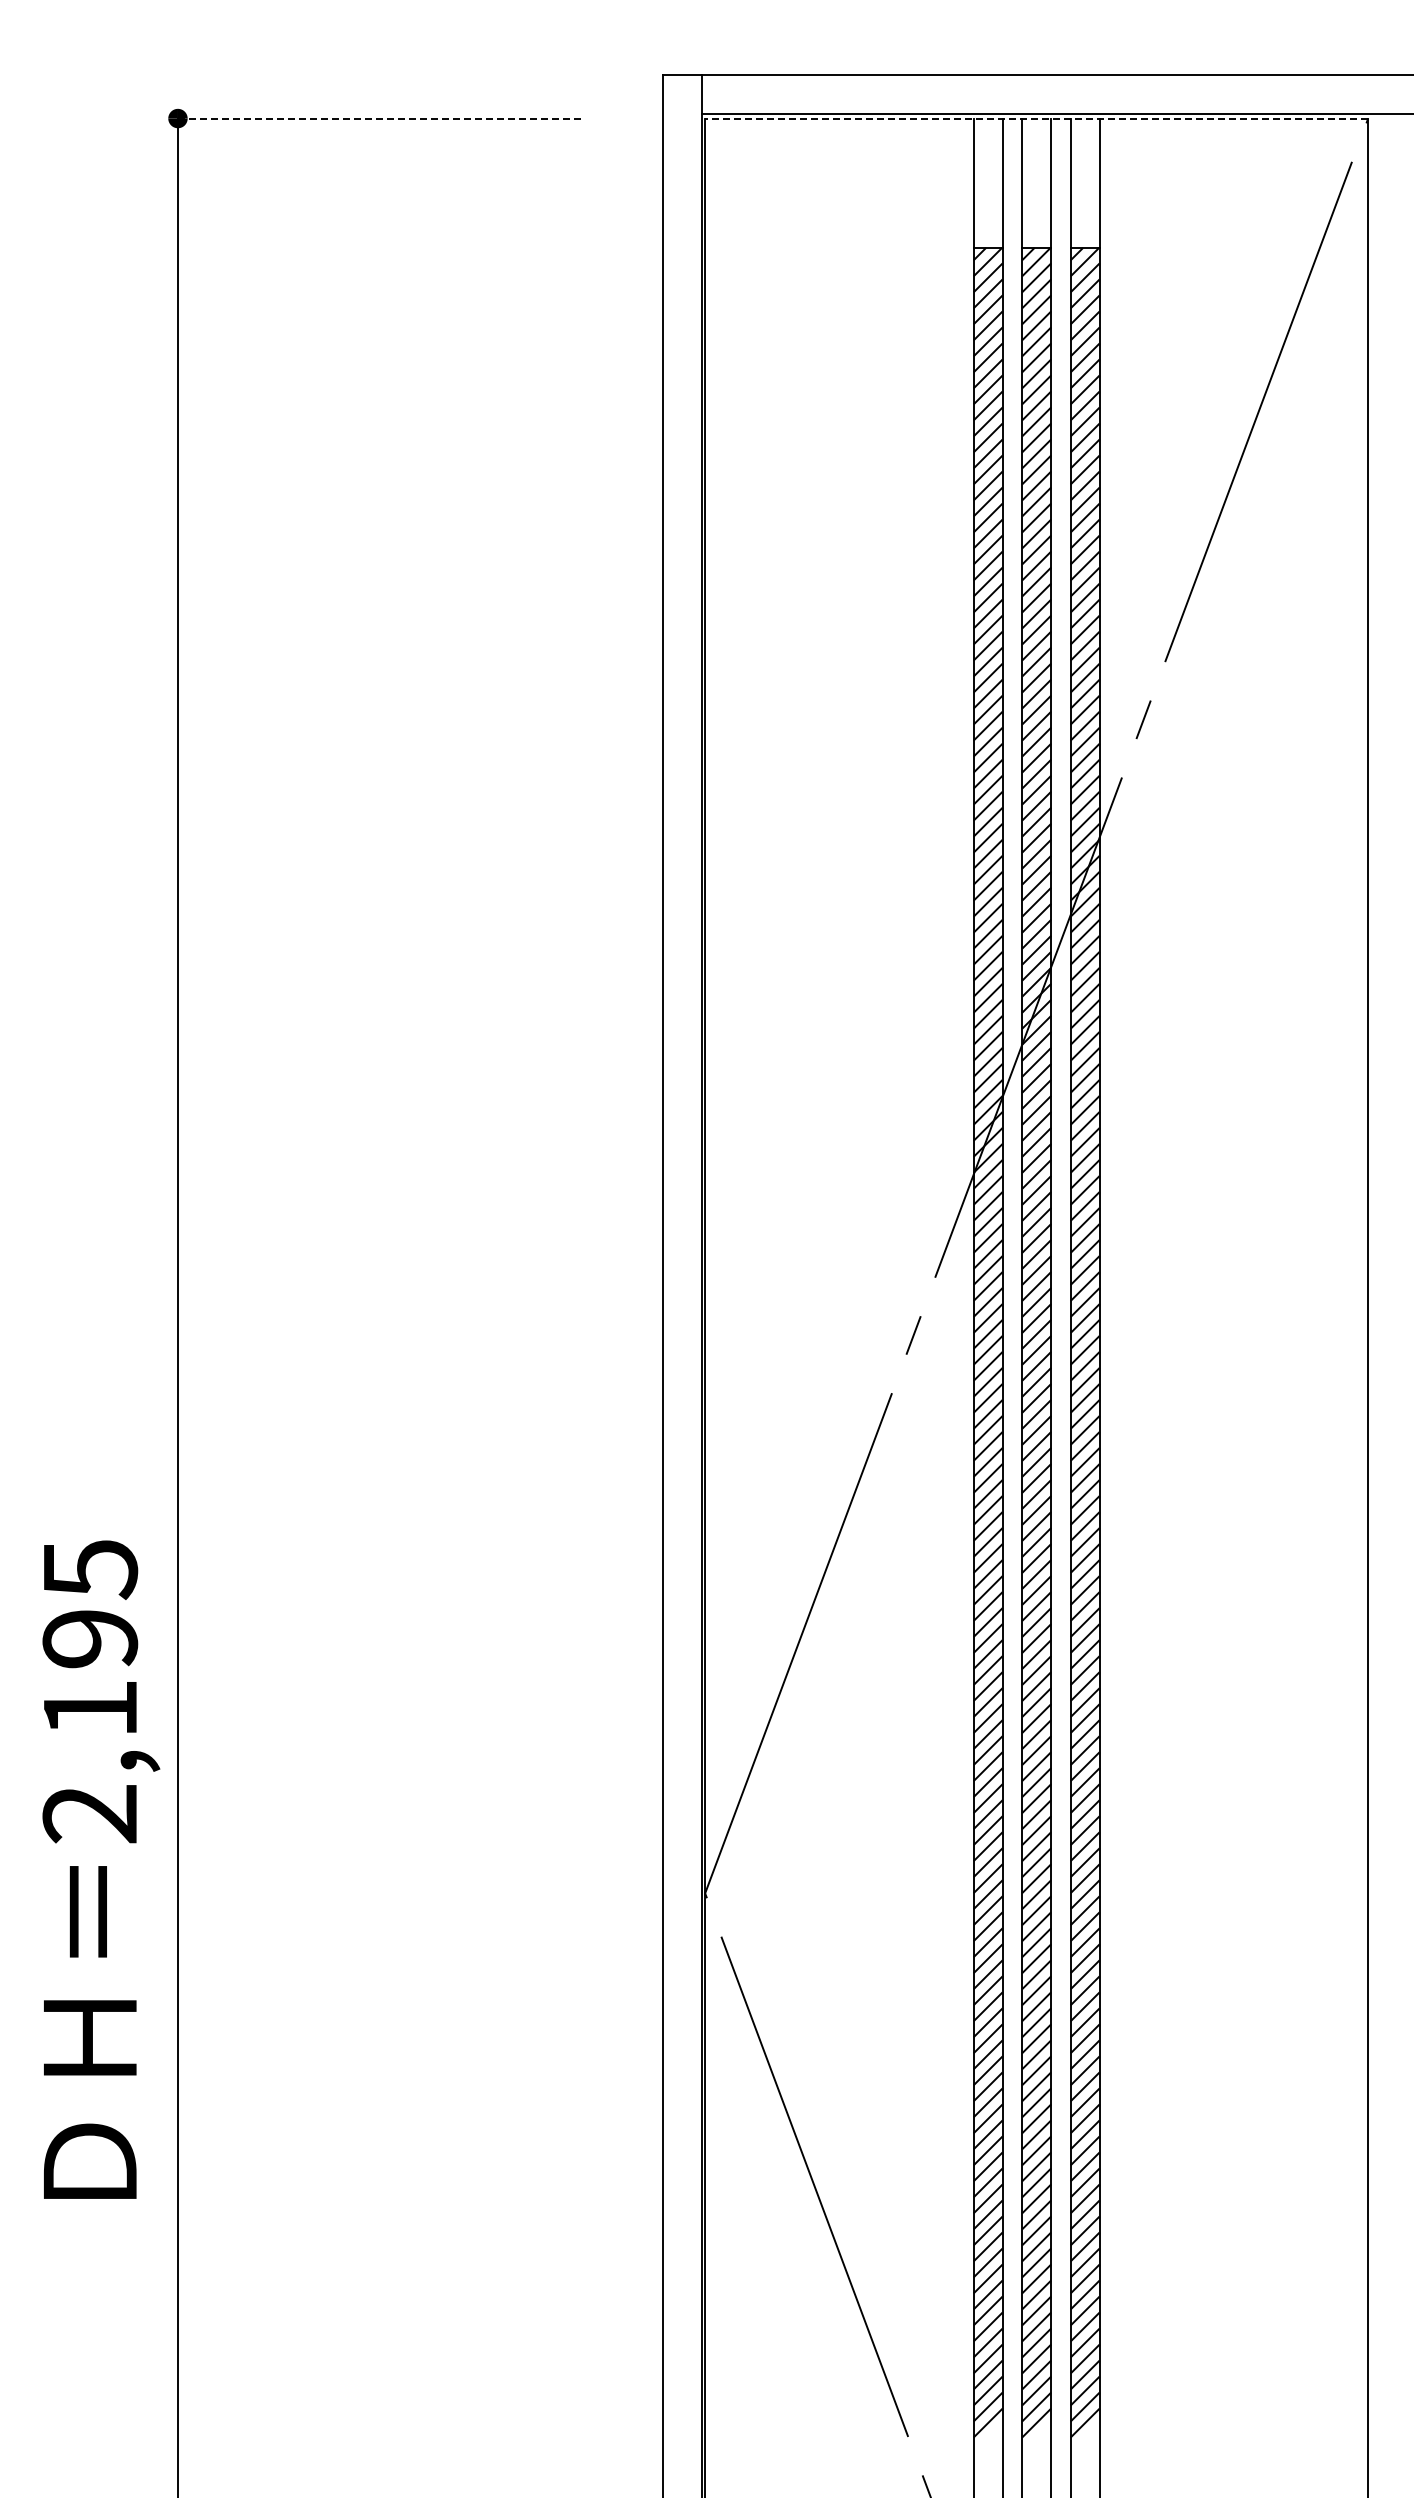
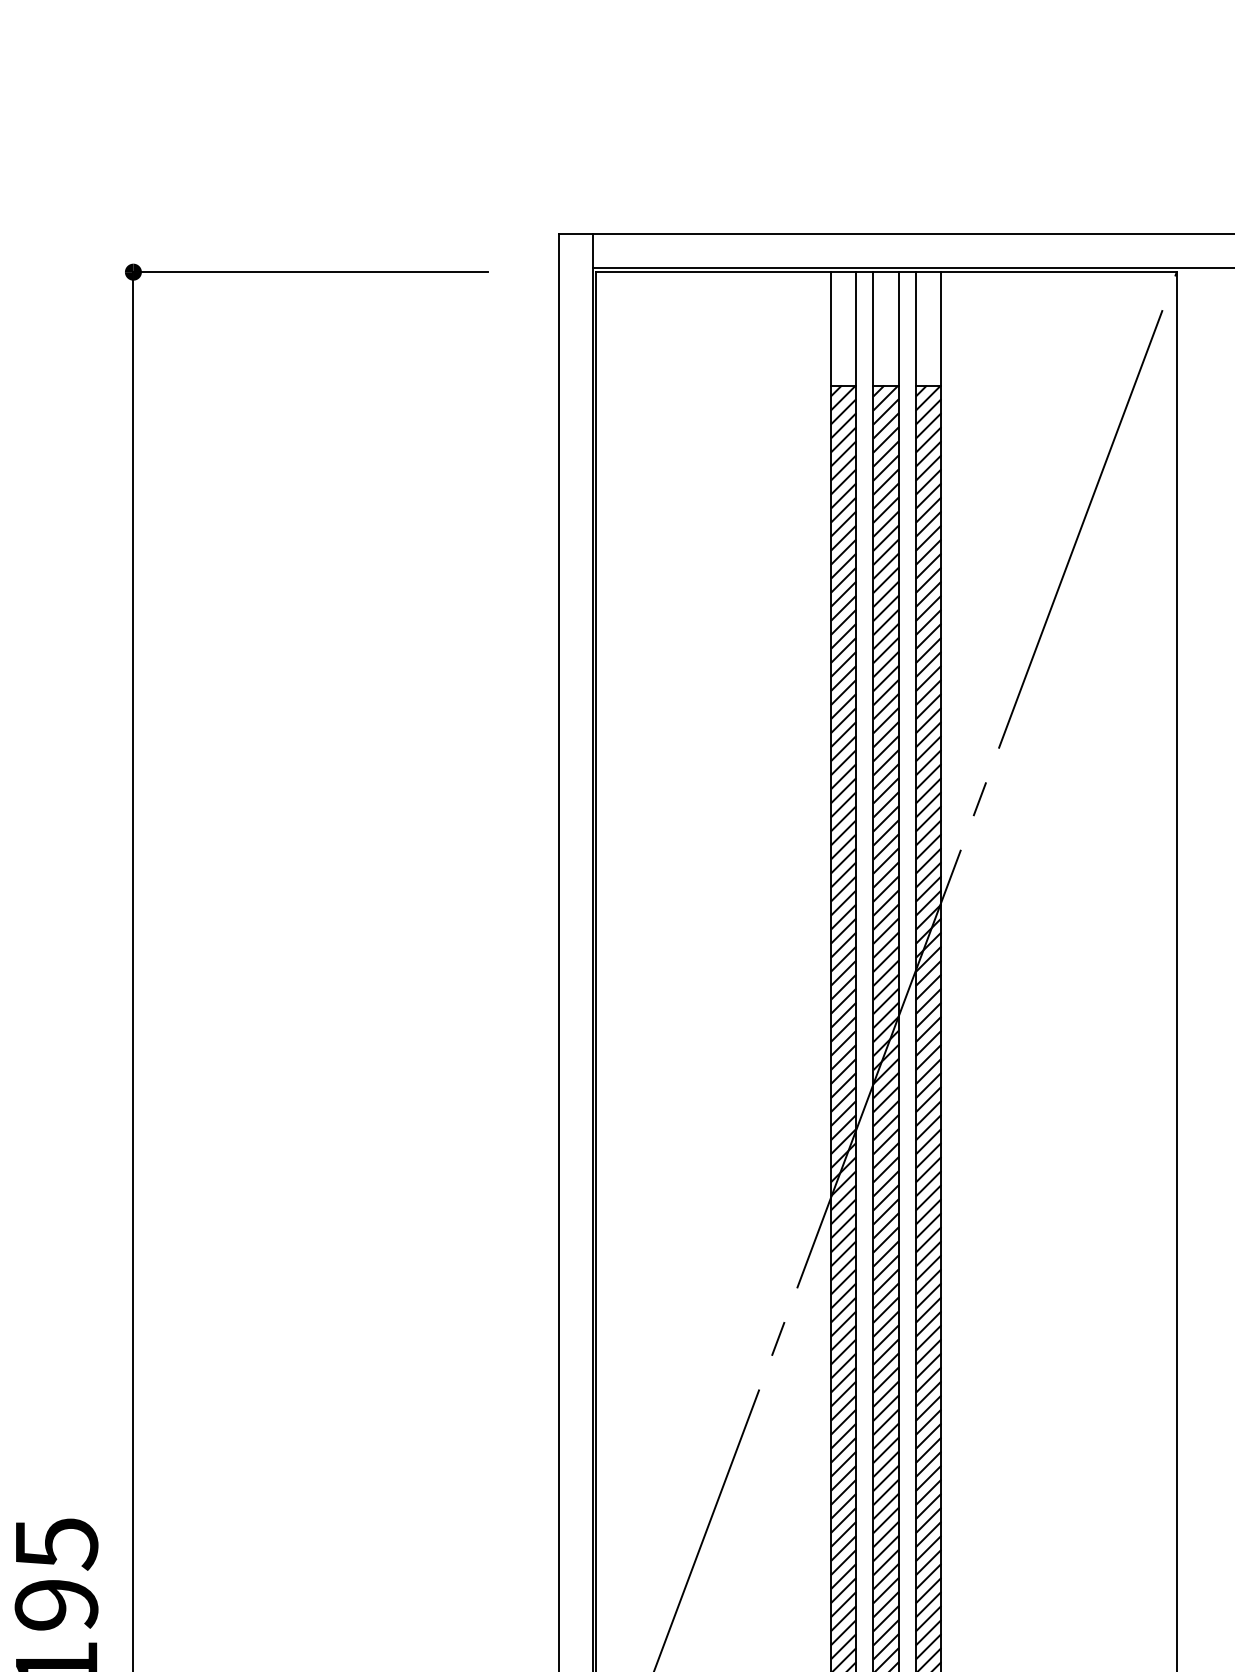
line: (380, 118) -> (310, 272), dashed -> solid
line: (1036, 118) -> (885, 272), dashed -> solid

